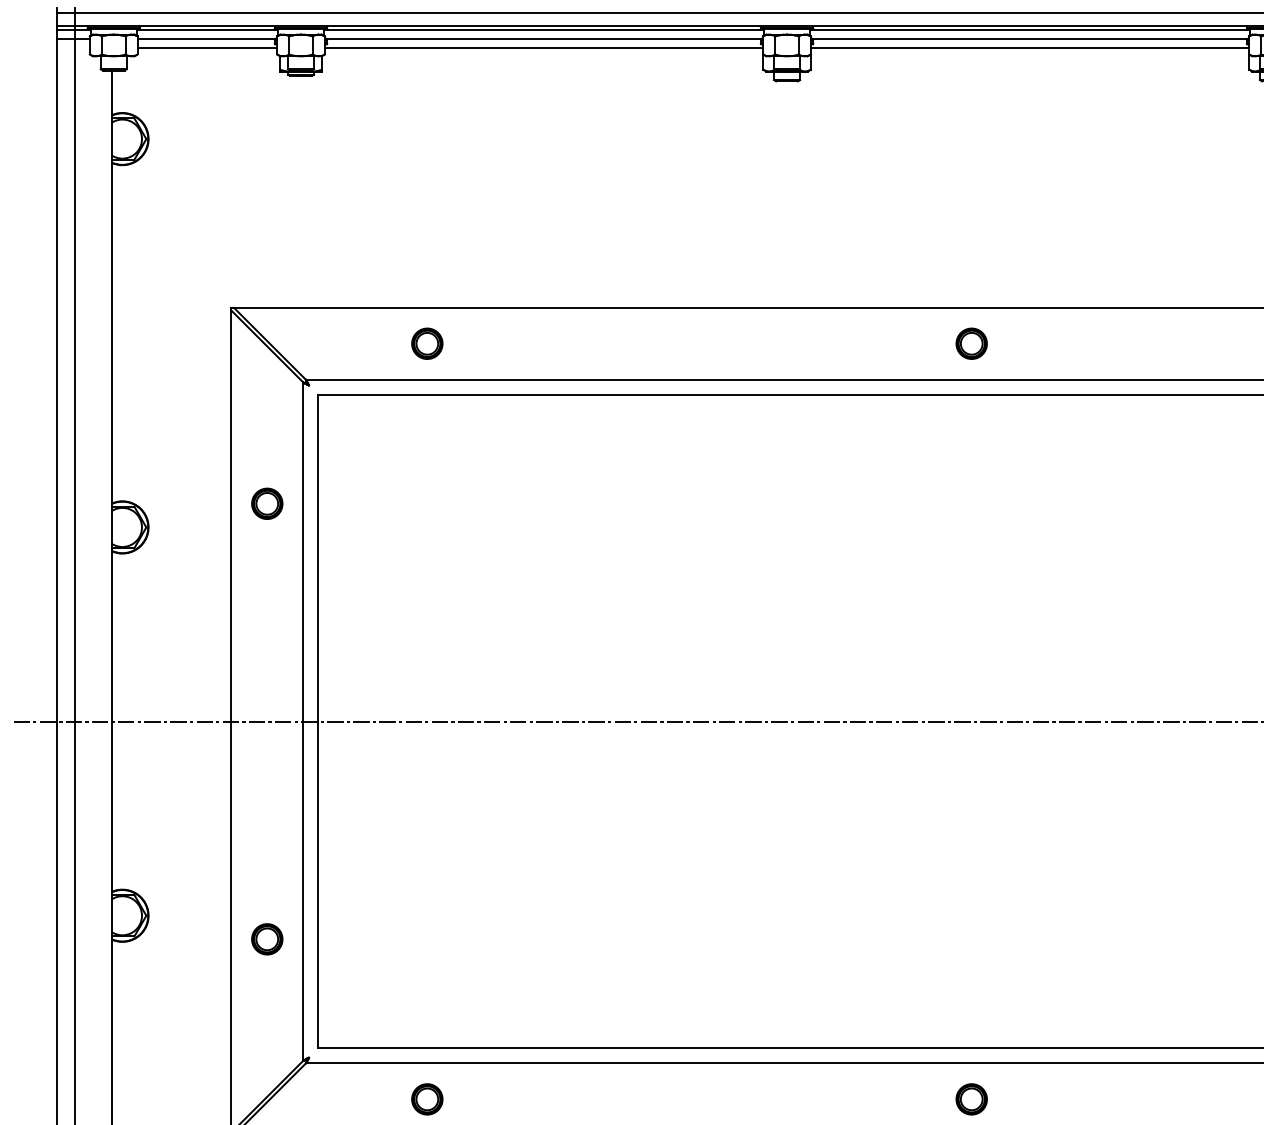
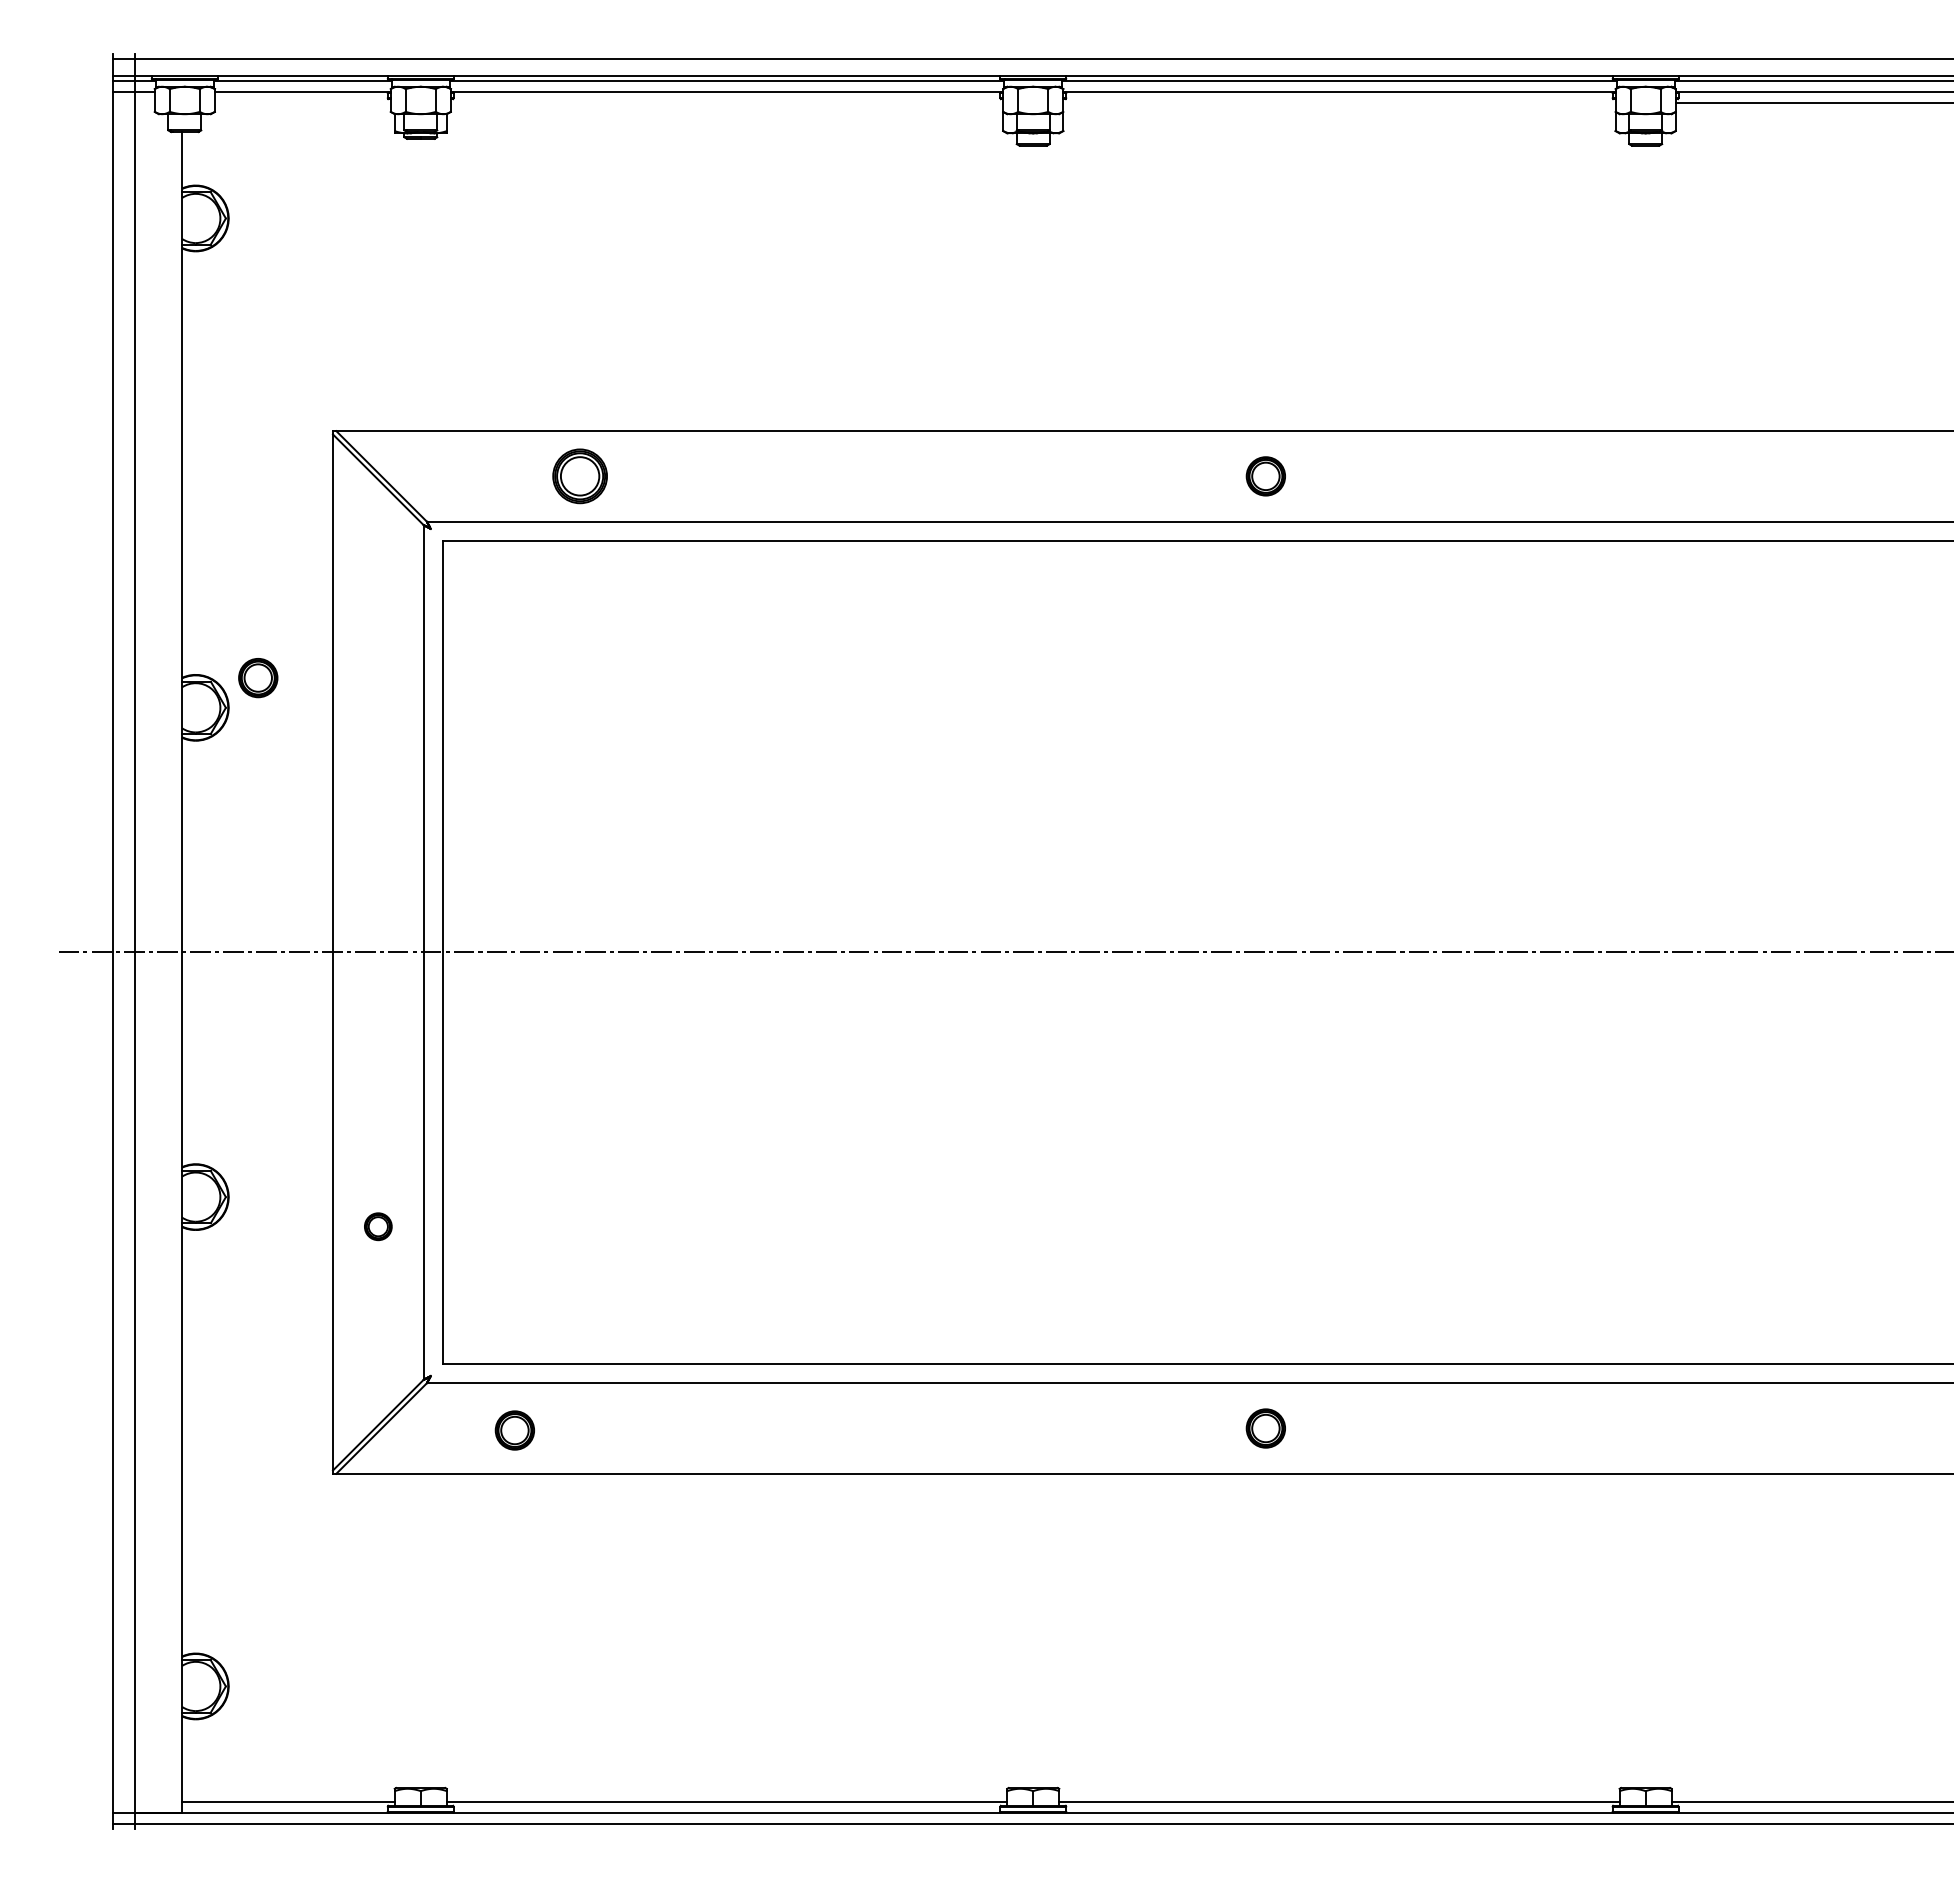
line: (207, 47) -> (302, 103), removed
line: (543, 47) -> (726, 103), removed
line: (1030, 47) -> (1339, 103), removed
part: (426, 343) -> (579, 476), size x1.4
part: (267, 504) -> (258, 678), moved
part: (267, 939) -> (378, 1226), size x0.7
part: (426, 1099) -> (514, 1430), moved

